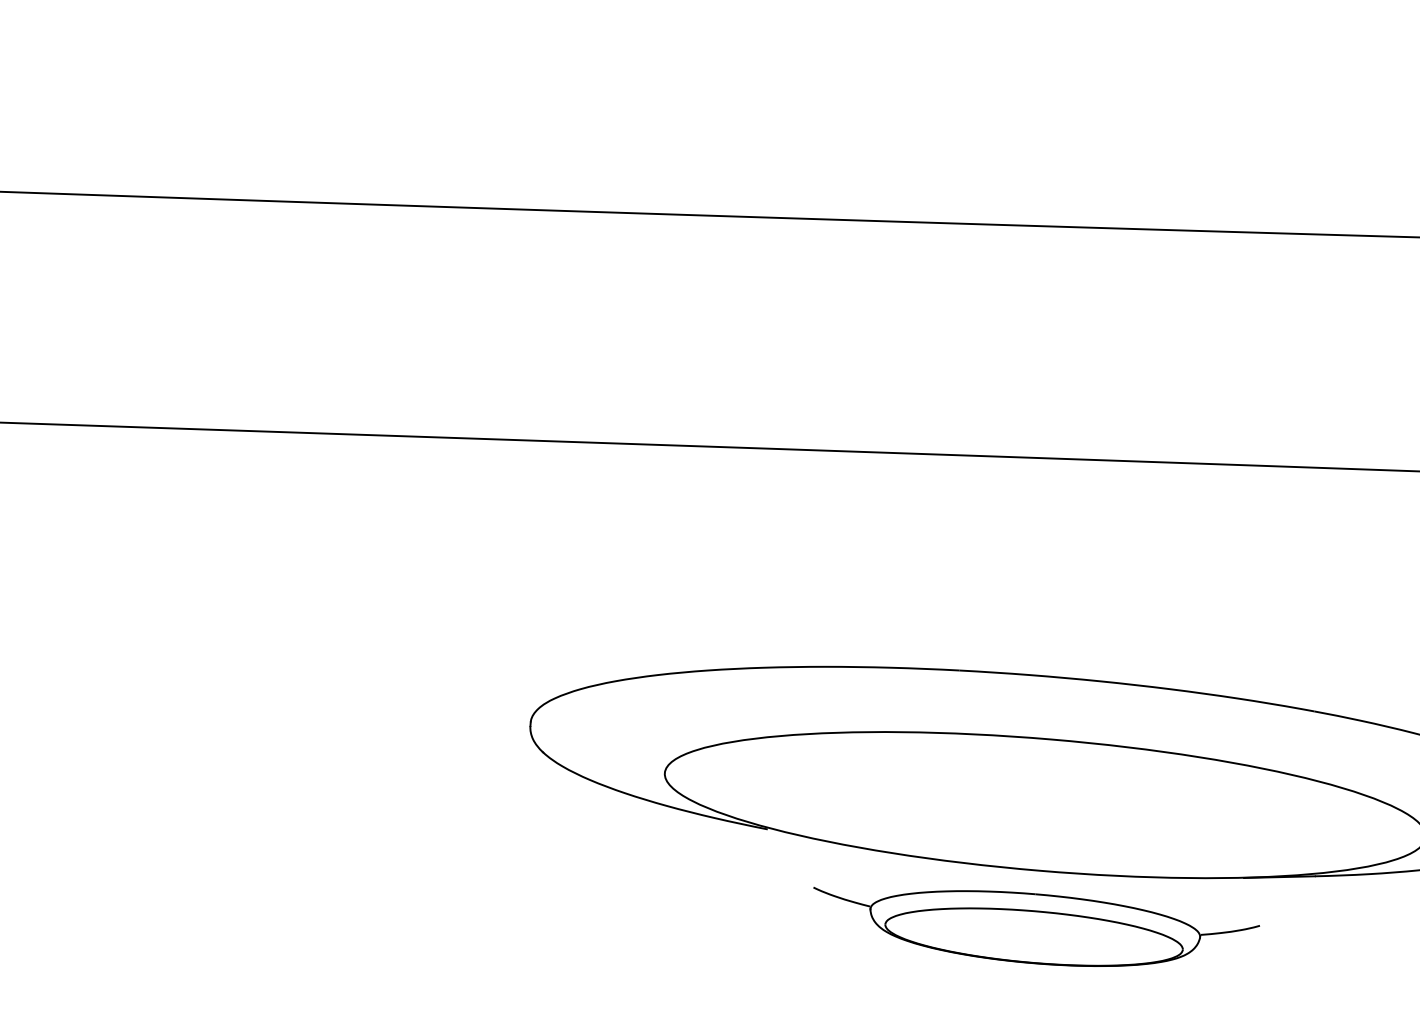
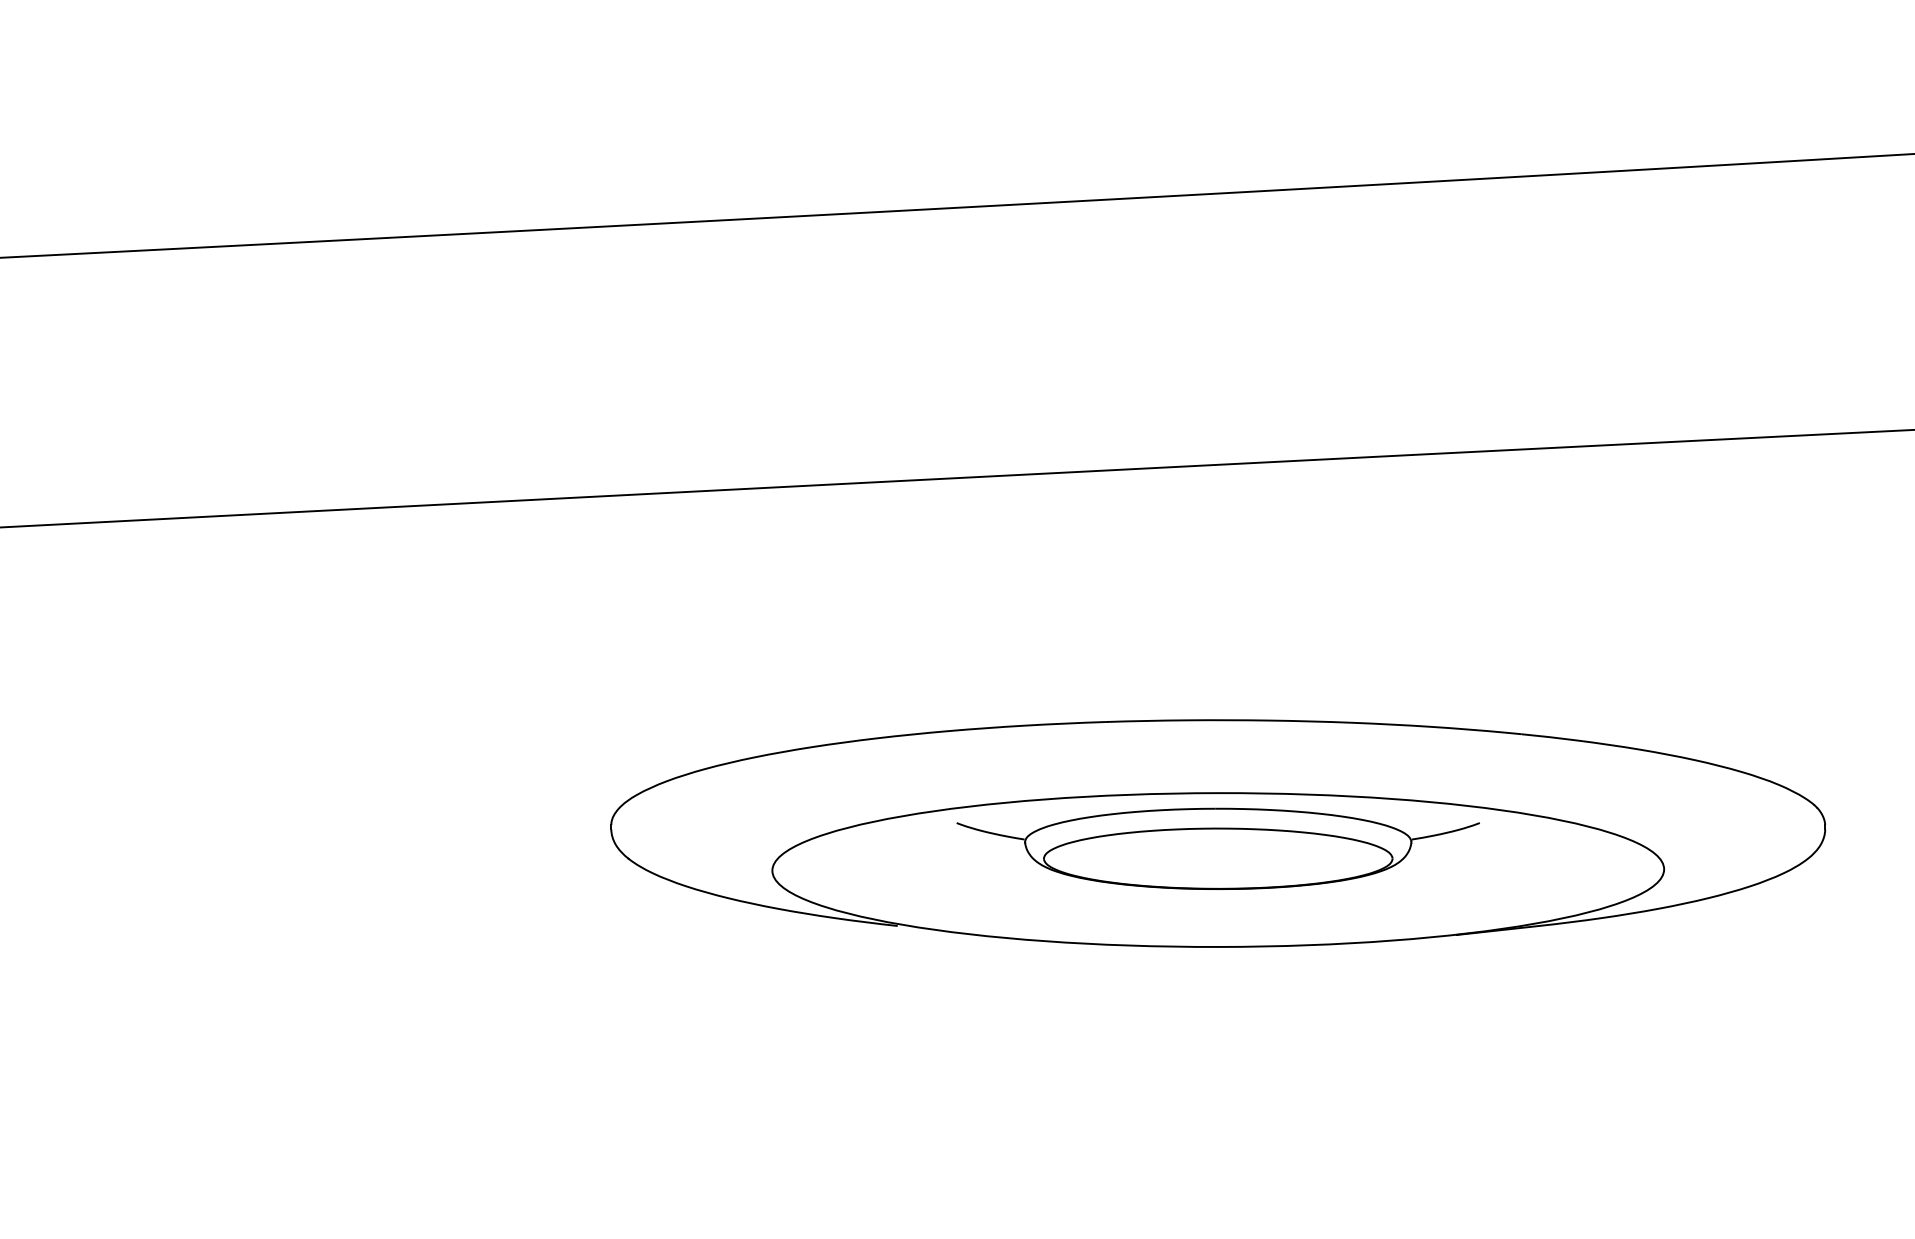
part: (1034, 928) -> (1217, 848), moved

